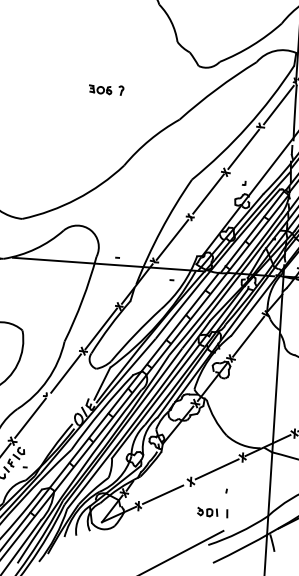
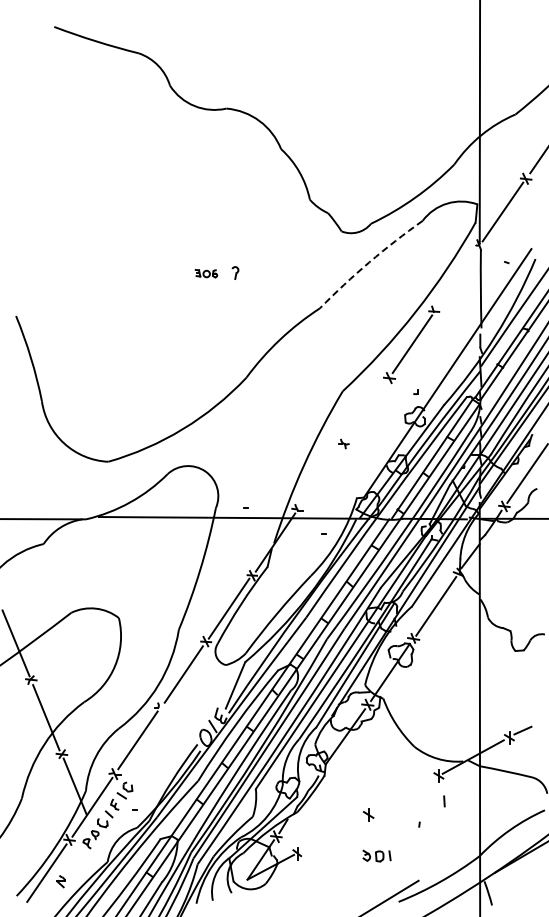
part: (100, 89) -> (206, 273), size x0.7
arc: (216, 89) -> (369, 262), solid -> dashed
line: (278, 104) -> (457, 278), removed
line: (208, 193) -> (366, 409), removed
line: (172, 239) -> (320, 477), removed
line: (217, 468) -> (404, 794), removed
line: (162, 494) -> (330, 835), removed
part: (207, 511) -> (376, 855), moved
line: (227, 513) -> (444, 801), moved

